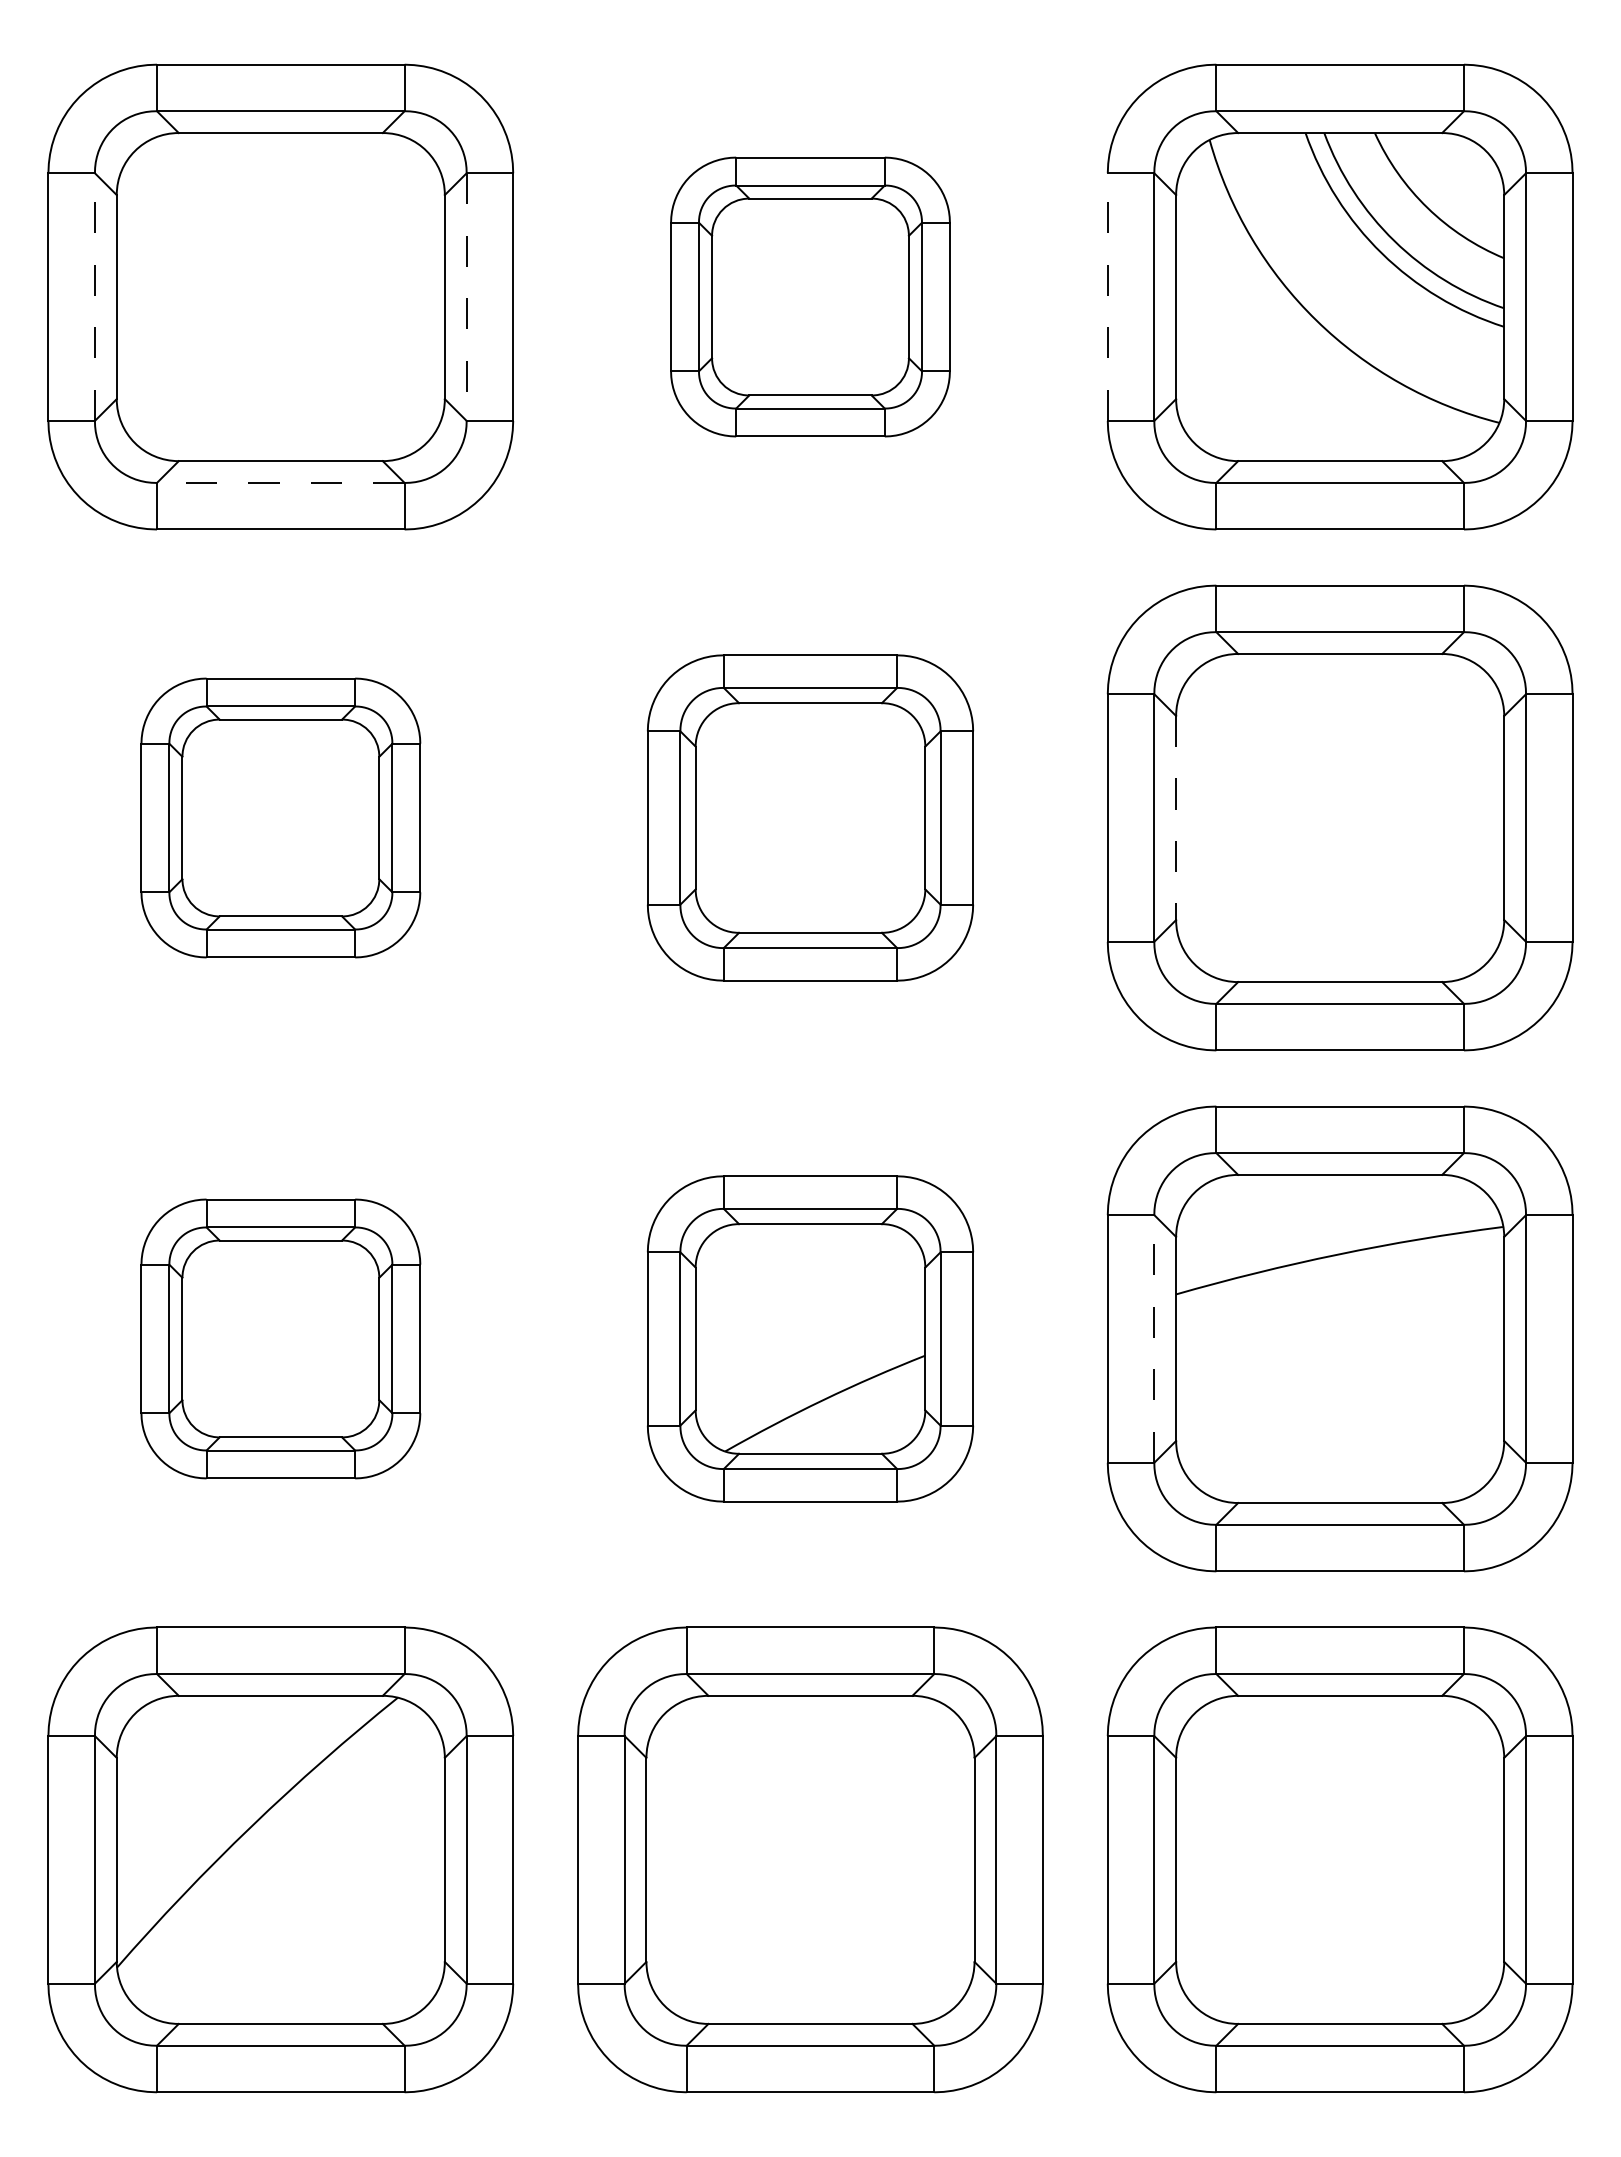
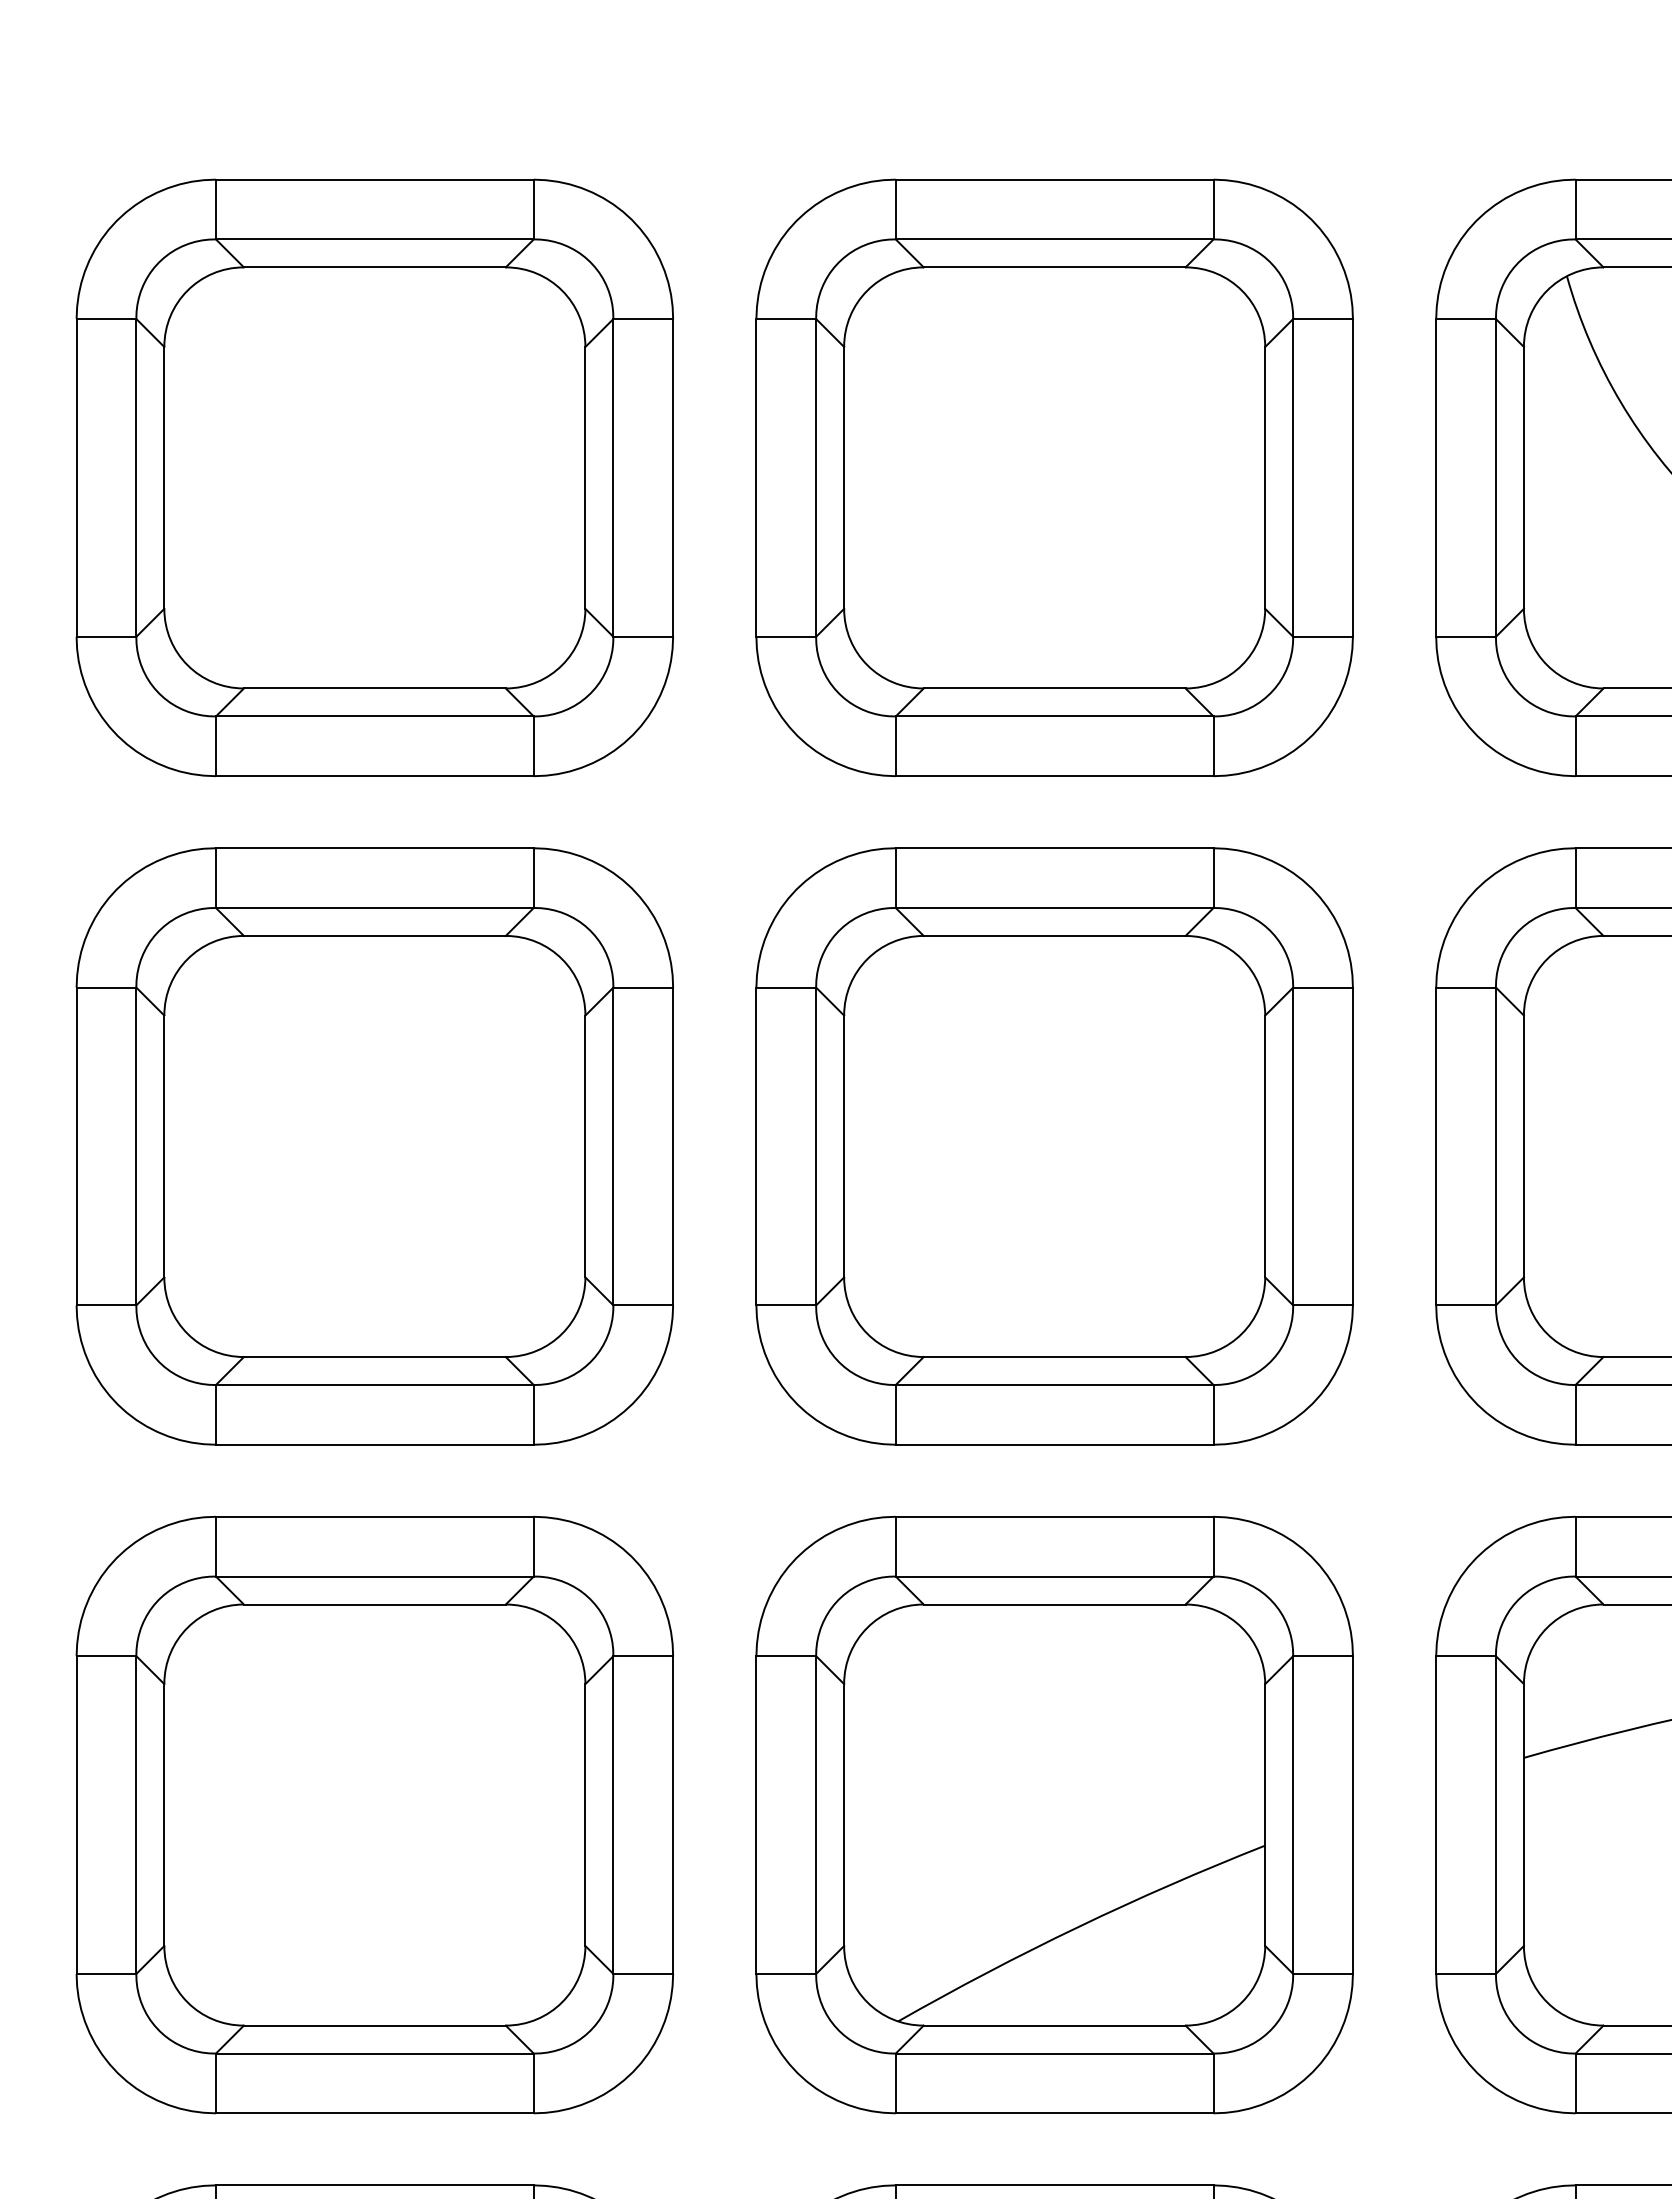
part: (810, 296) -> (1054, 477), size x1.67
line: (94, 297) -> (135, 478), dashed -> solid
line: (466, 297) -> (613, 478), dashed -> solid
line: (1107, 297) -> (1435, 478), dashed -> solid
line: (280, 482) -> (374, 715), dashed -> solid
part: (280, 817) -> (374, 1145), size x1.67
part: (810, 817) -> (1054, 1145), size x1.43
line: (1176, 818) -> (1524, 1147), dashed -> solid
part: (280, 1338) -> (374, 1814), size x1.67
part: (810, 1338) -> (1054, 1814), size x1.43
line: (1154, 1338) -> (1496, 1814), dashed -> solid

